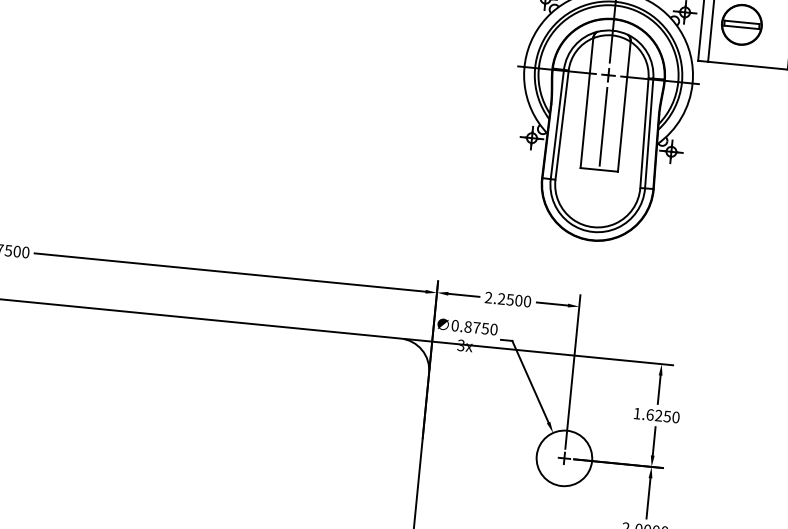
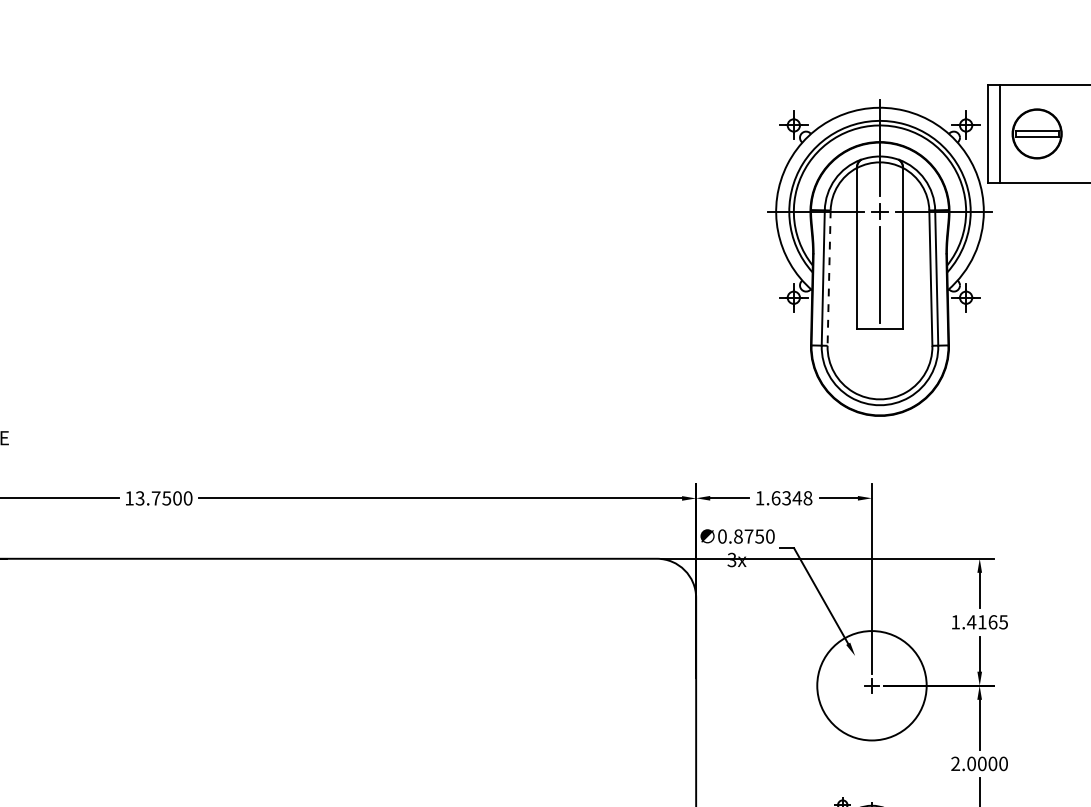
line: (562, 125) -> (829, 278), solid -> dashed
text: (507, 299) -> (783, 498), 2.2500 -> 1.6348
text: (662, 416) -> (986, 622), 1.6250 -> 1.4165
circle: (564, 458) -> (871, 685), size x1.6

